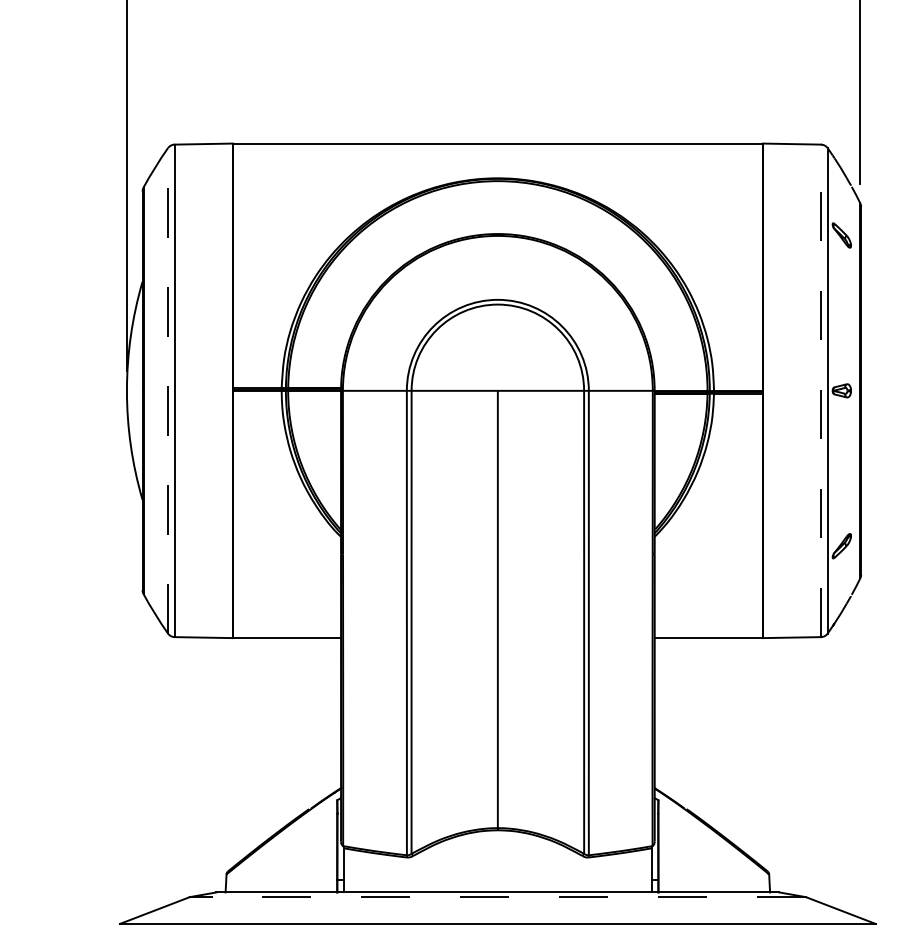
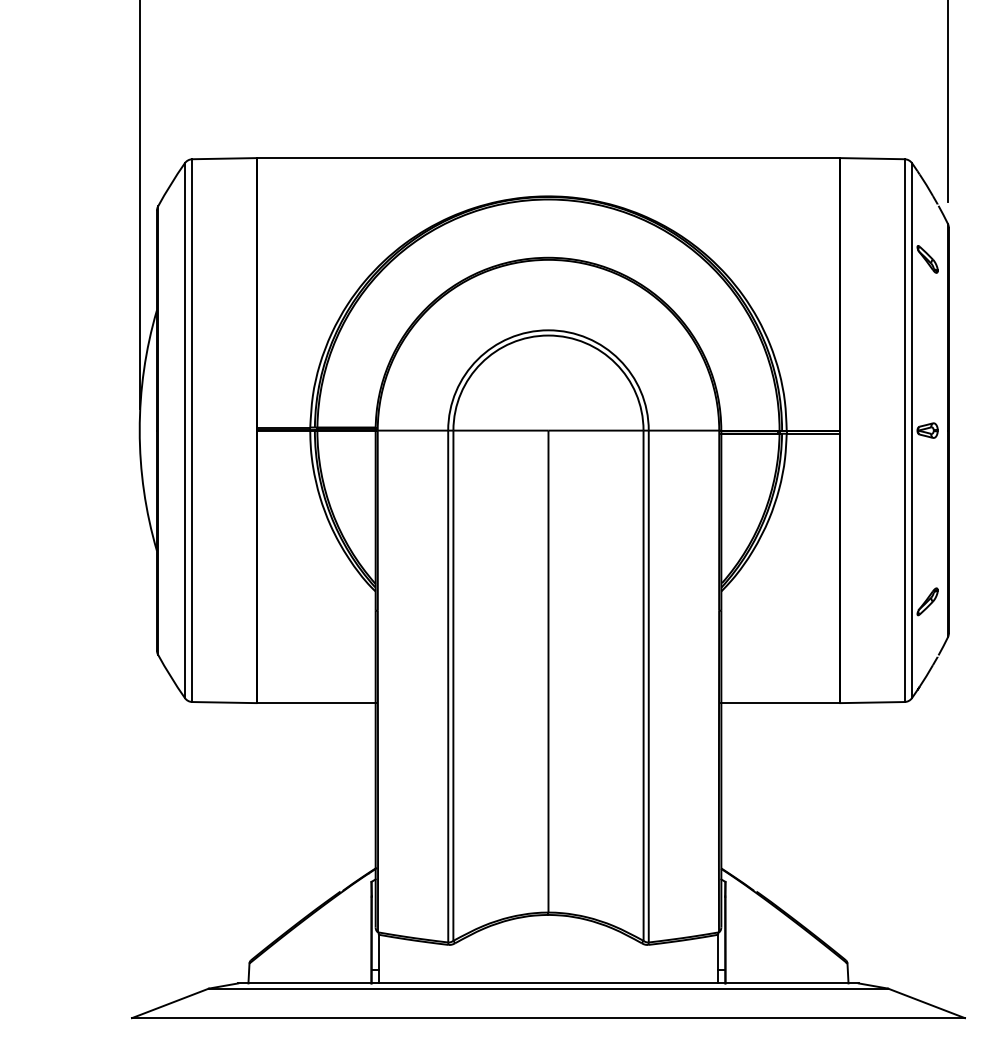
line: (167, 390) -> (184, 430), dashed -> solid
line: (820, 390) -> (904, 430), dashed -> solid
line: (497, 897) -> (548, 988), dashed -> solid

